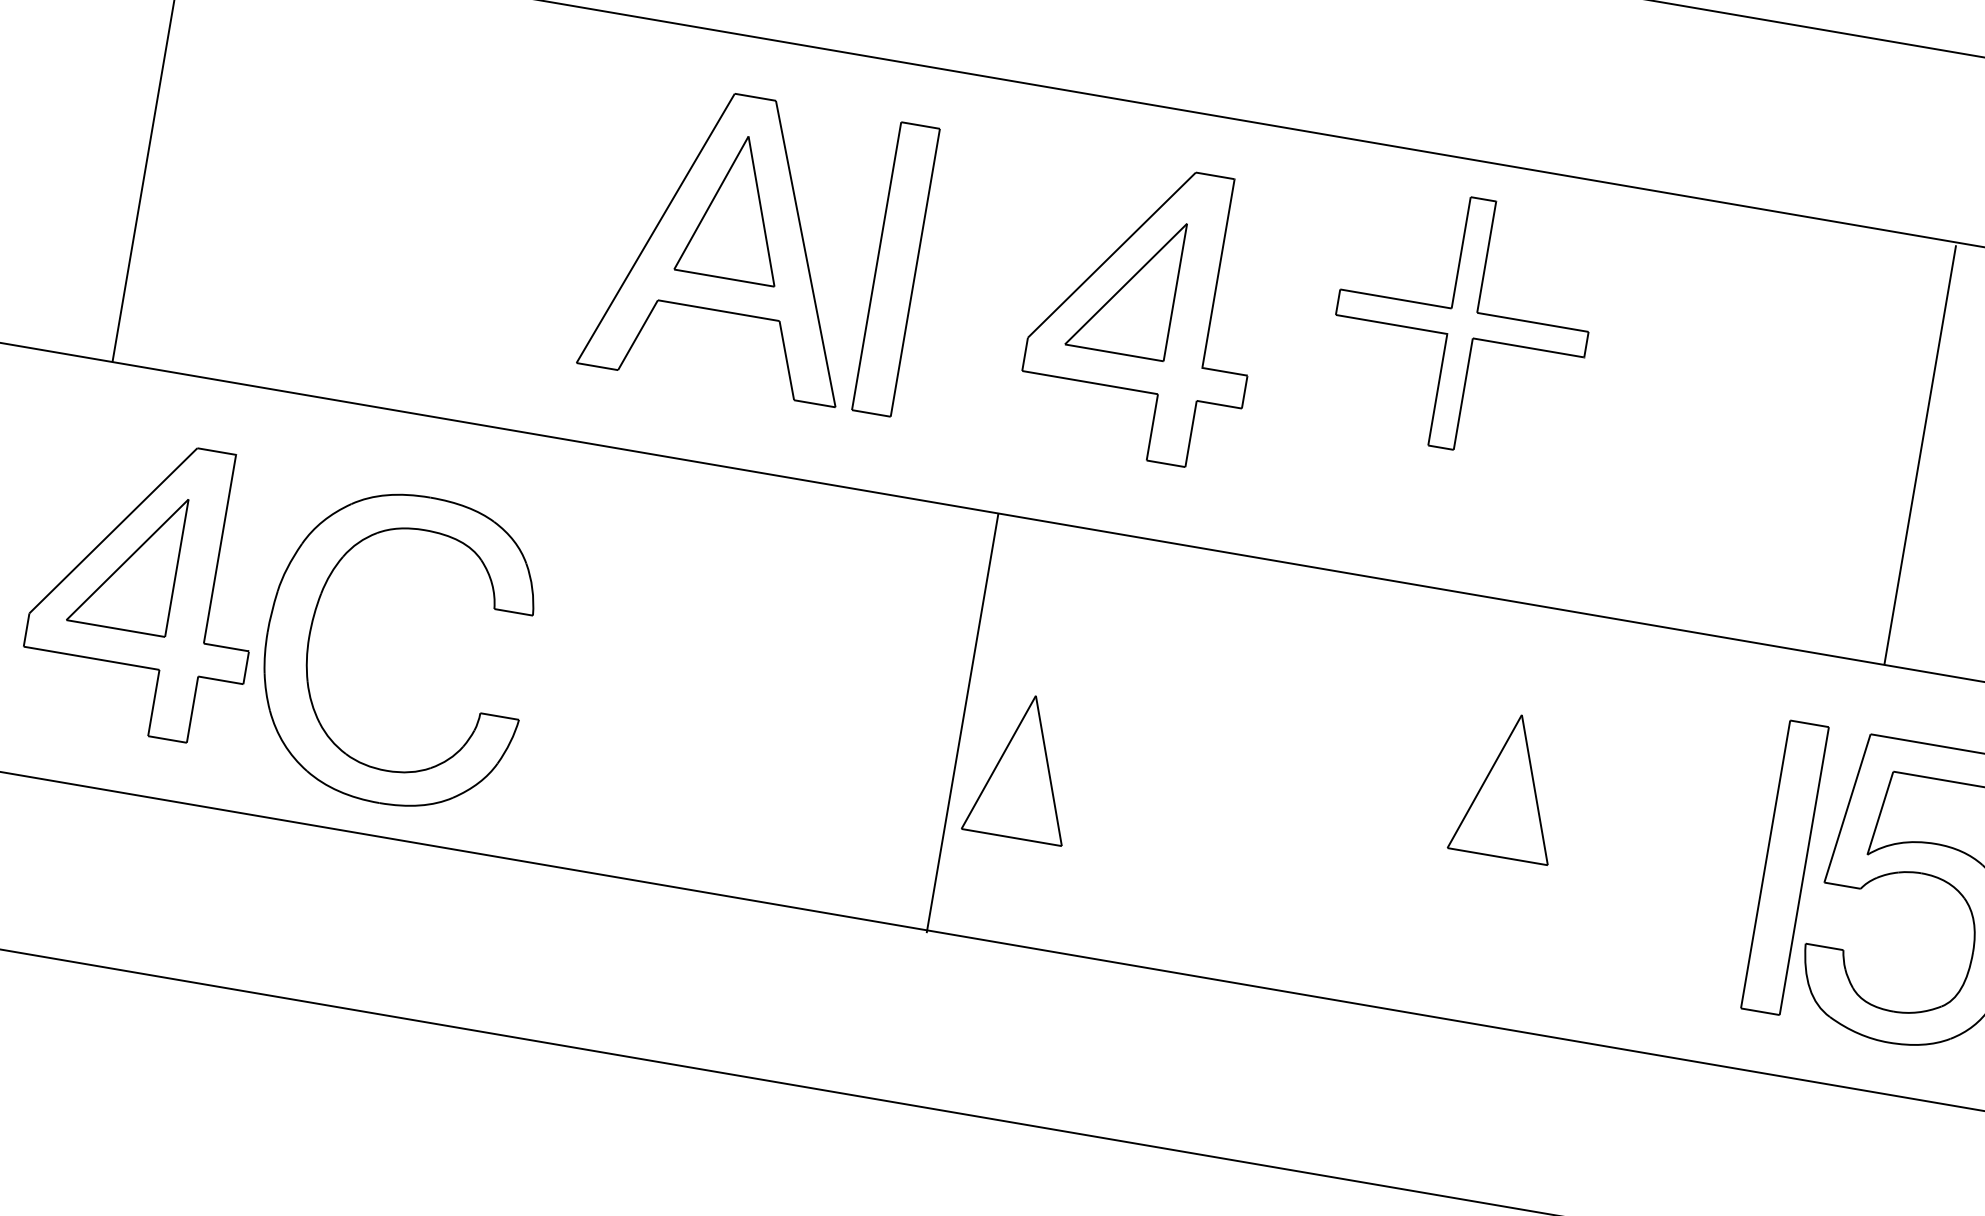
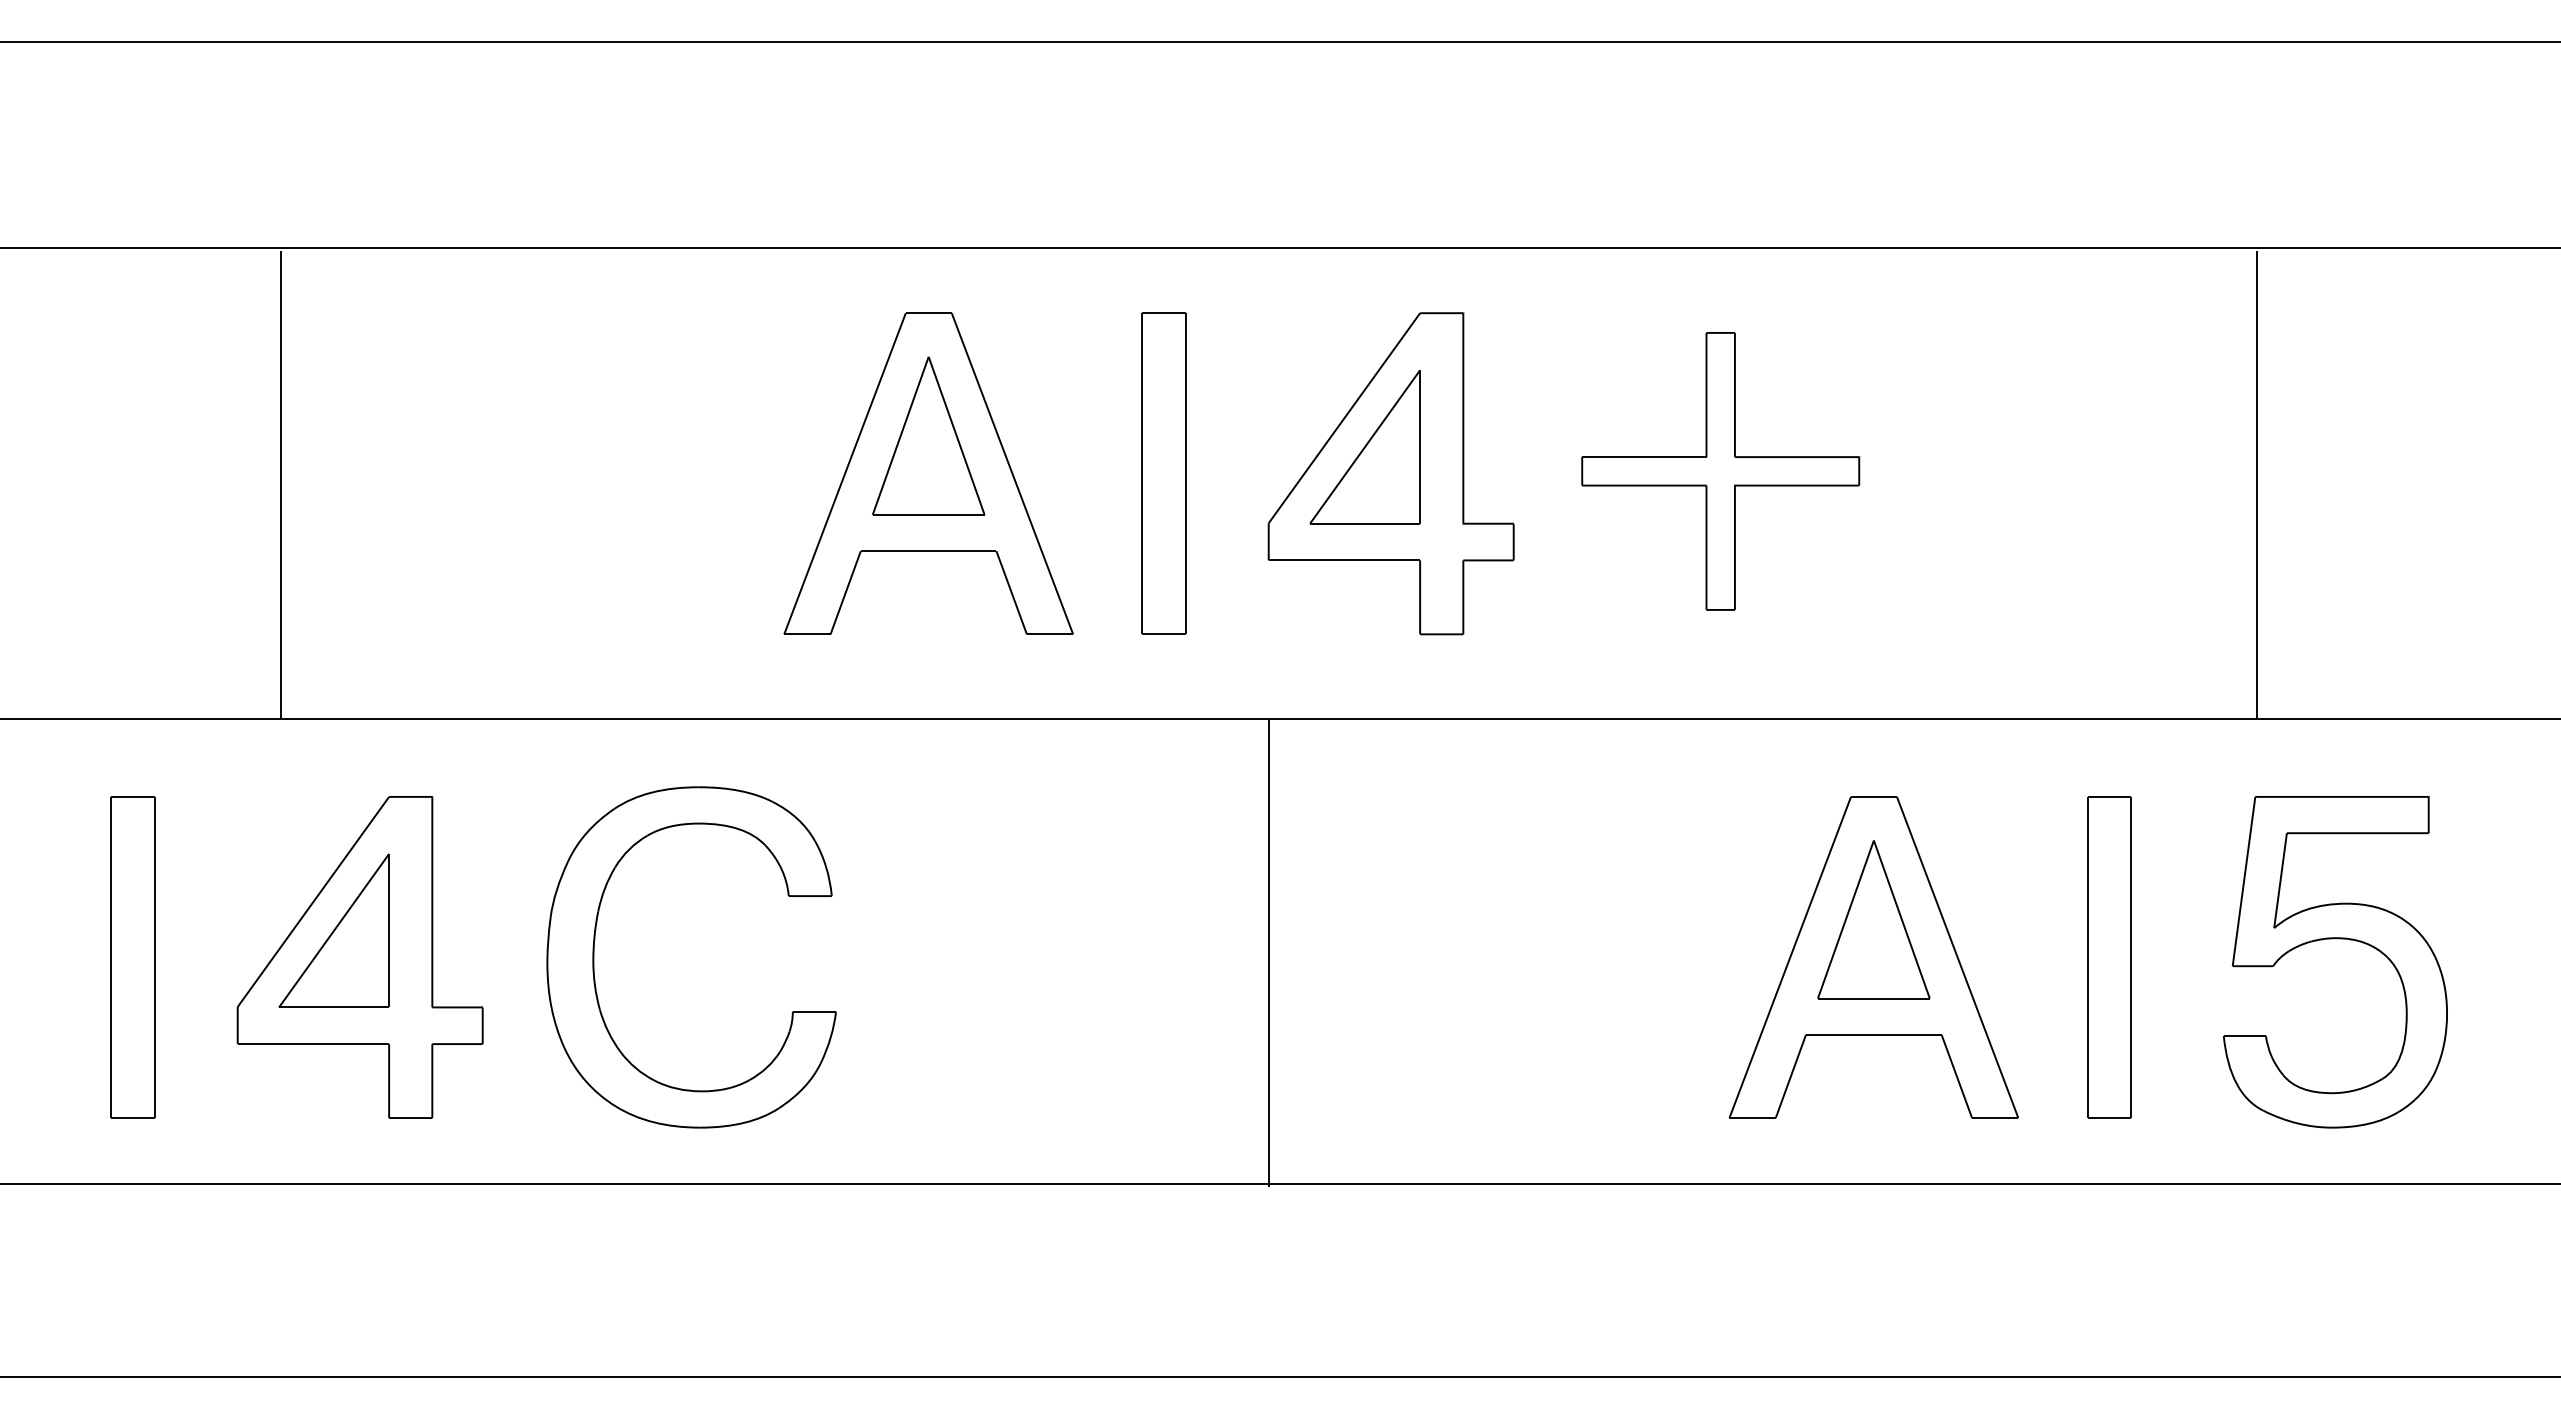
part: (895, 269) -> (1163, 473), moved
part: (1462, 323) -> (1720, 471), moved
part: (310, 634) -> (594, 957), moved
part: (1023, 766) -> (1343, 988), removed
part: (1503, 819) -> (1873, 957), added
part: (1785, 867) -> (2109, 957), moved

